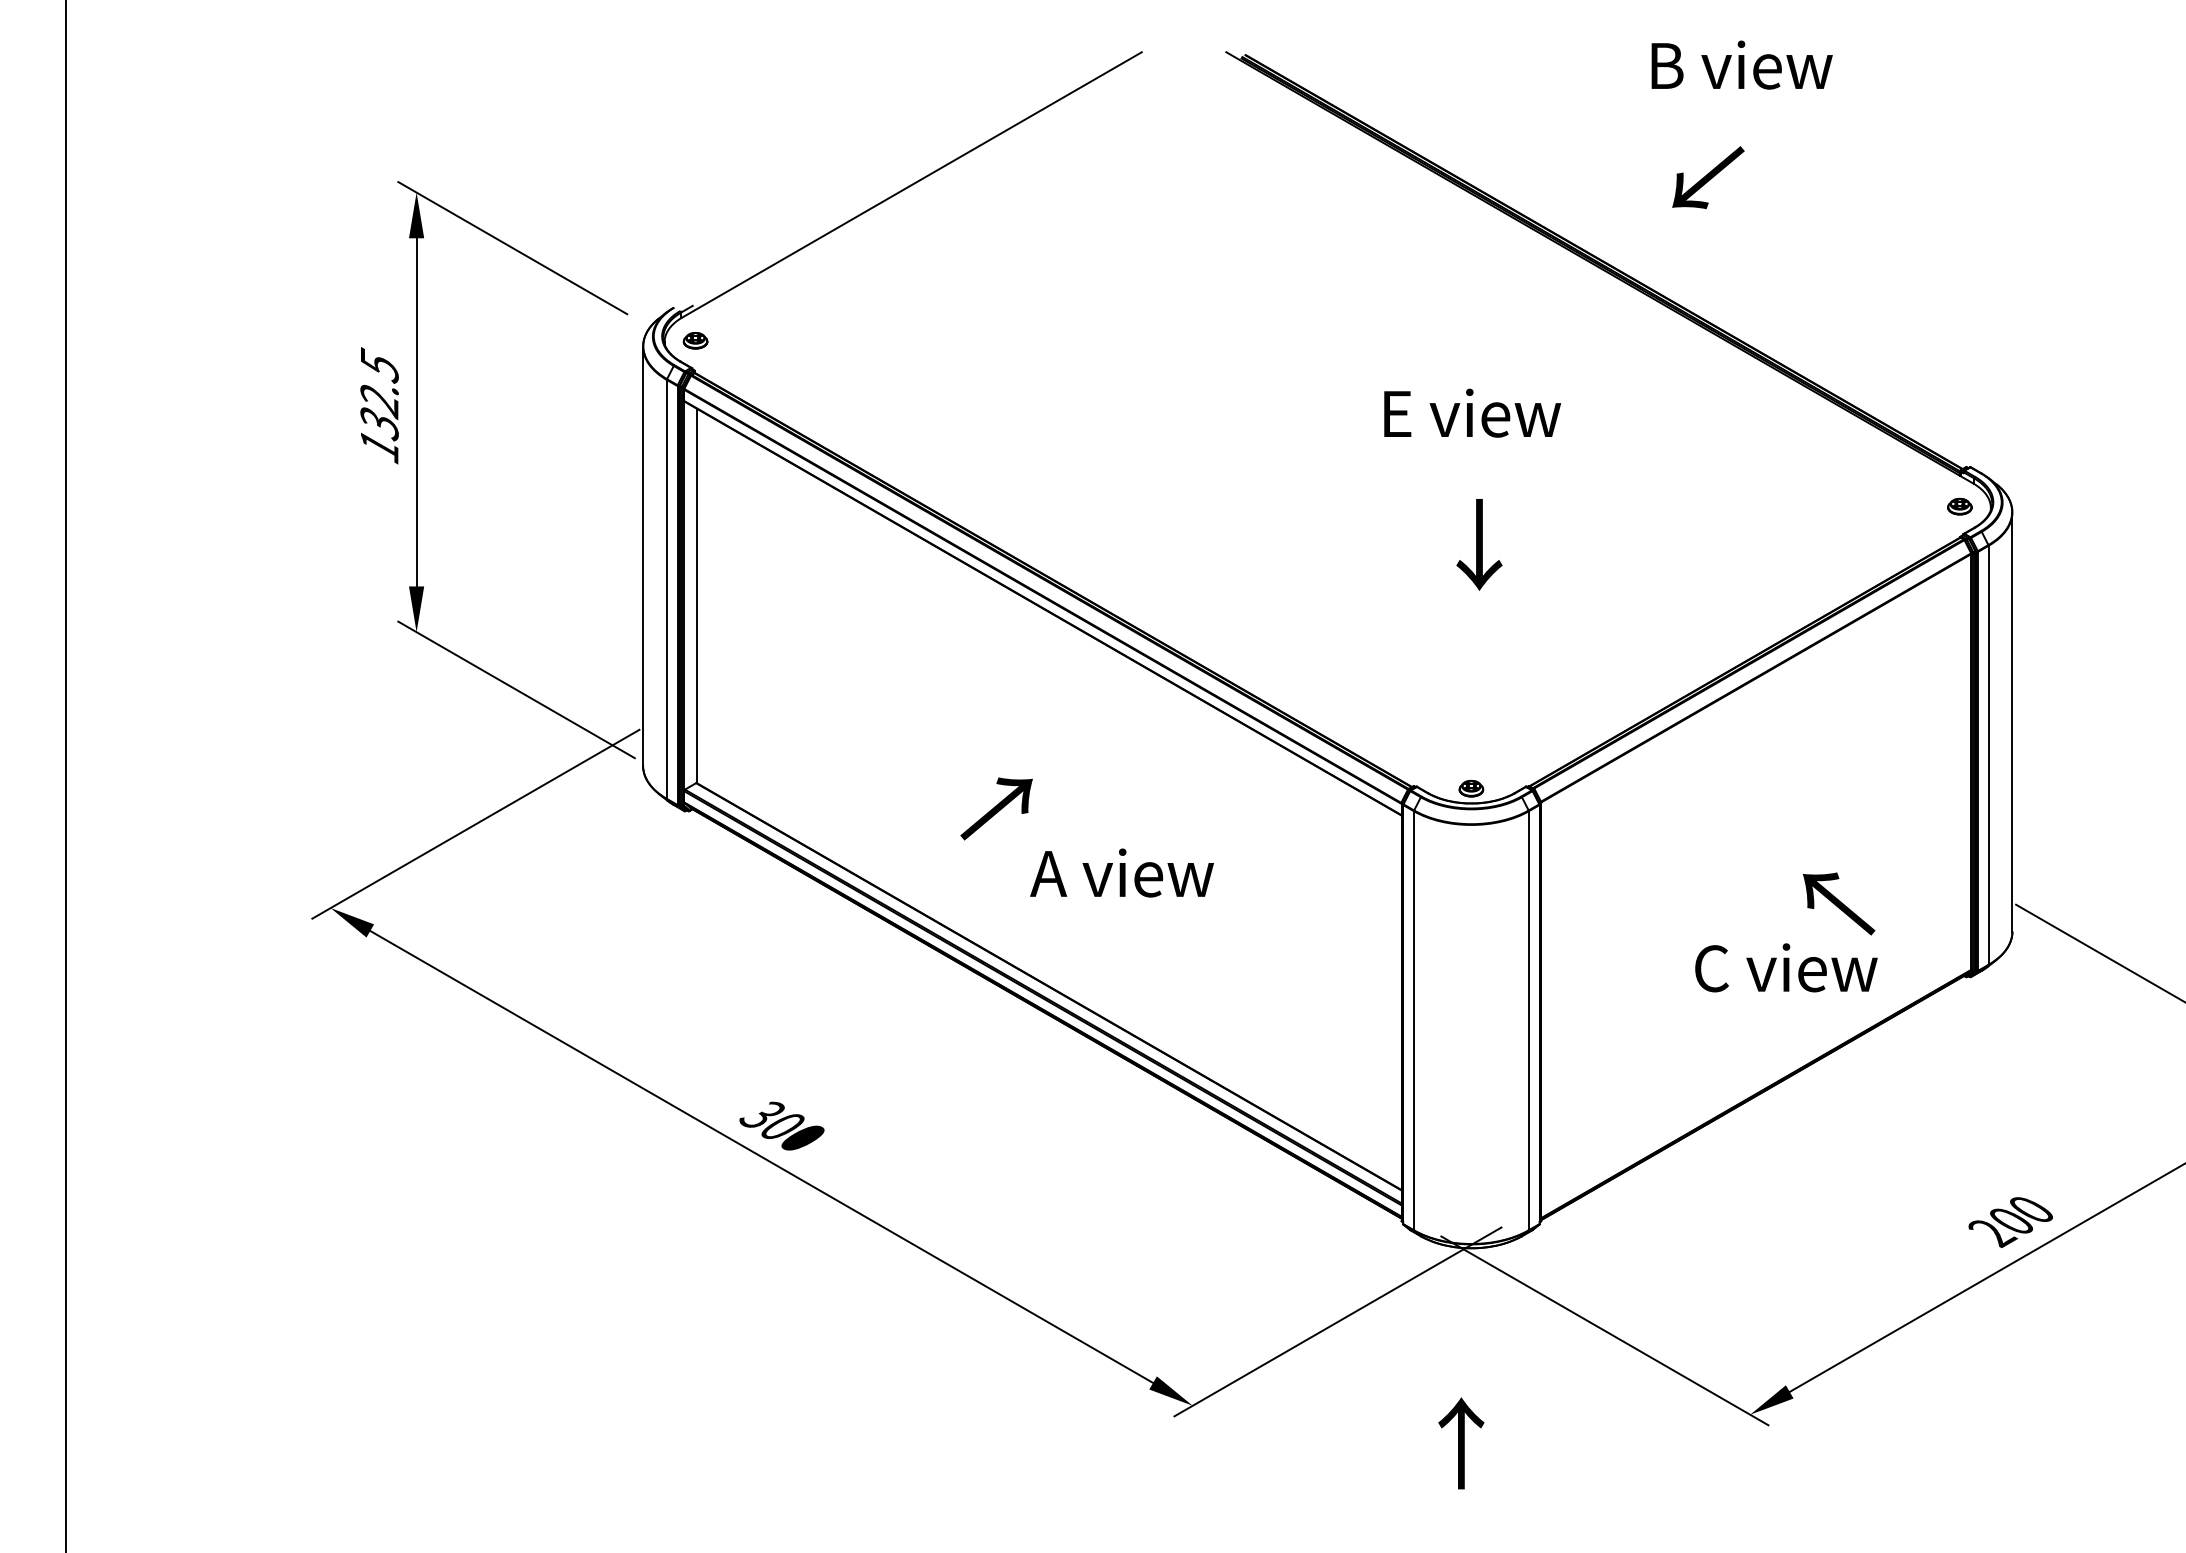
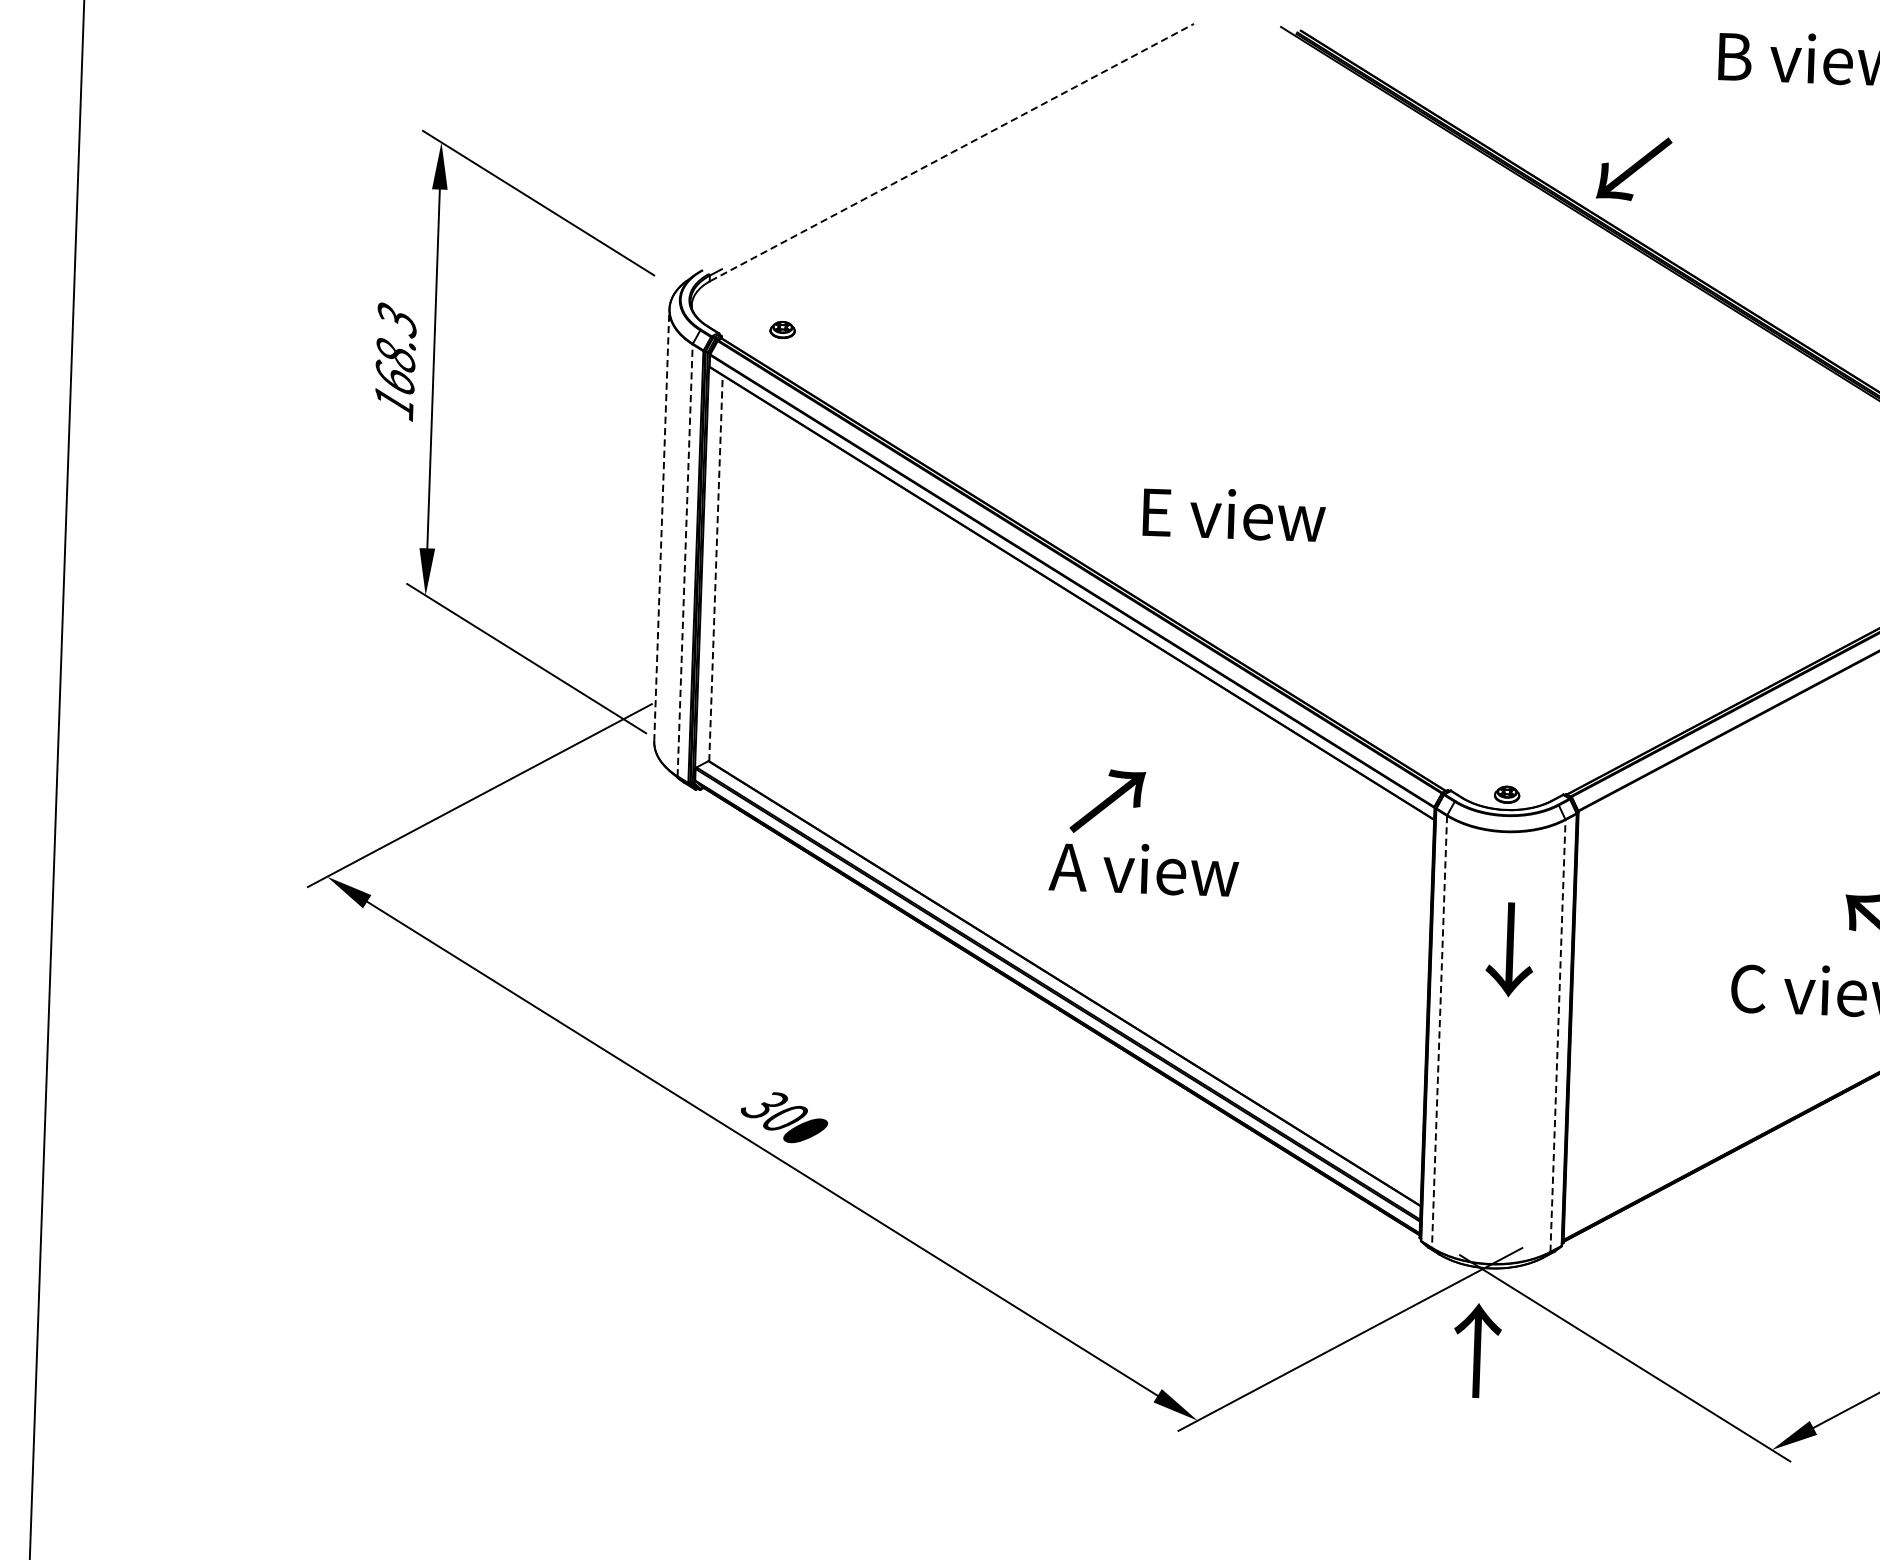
text: (1708, 177) -> (1634, 168), moved
line: (912, 184) -> (952, 151), solid -> dashed
part: (695, 340) -> (782, 329), moved
text: (379, 394) -> (395, 349), 132.5 -> 168.3
text: (1472, 412) -> (1234, 513), moved
text: (1479, 544) -> (1510, 949), moved
line: (643, 555) -> (662, 524), solid -> dashed
line: (666, 588) -> (684, 559), solid -> dashed
line: (697, 595) -> (716, 567), solid -> dashed
text: (996, 808) -> (1107, 801), moved
line: (1528, 1020) -> (1557, 1035), solid -> dashed
line: (1413, 1021) -> (1439, 1032), solid -> dashed
text: (1461, 1443) -> (1477, 1350), moved

